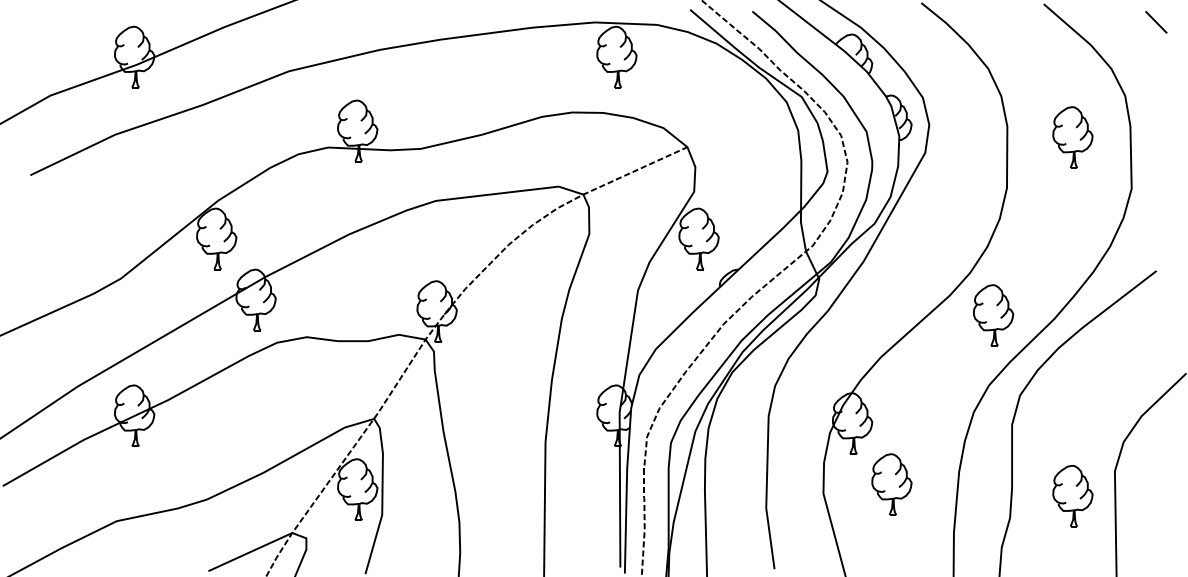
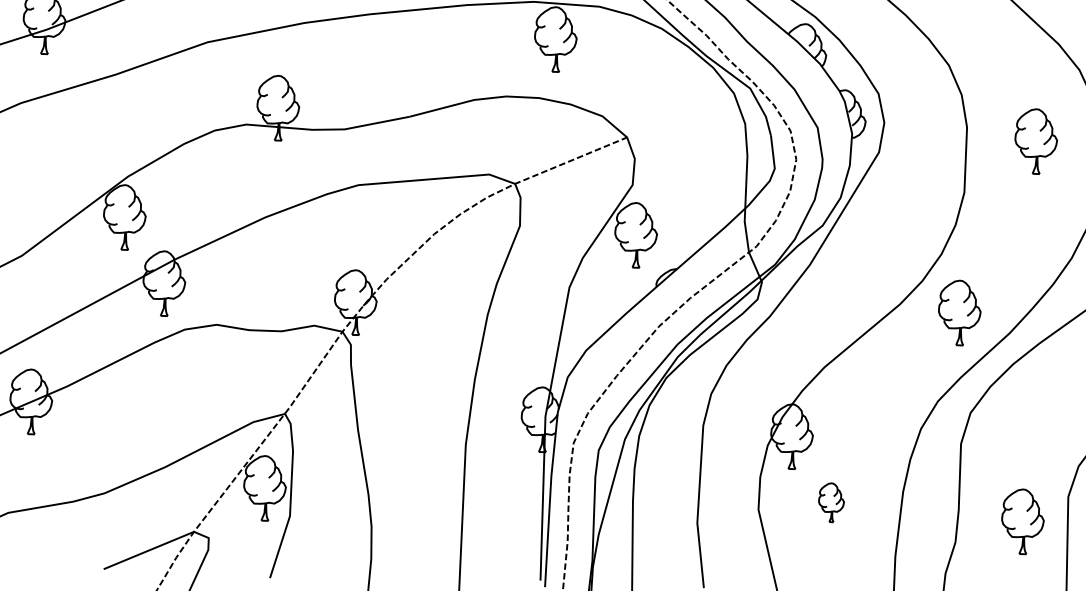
part: (993, 315) -> (959, 312), moved
part: (891, 484) -> (830, 502), size x0.6

